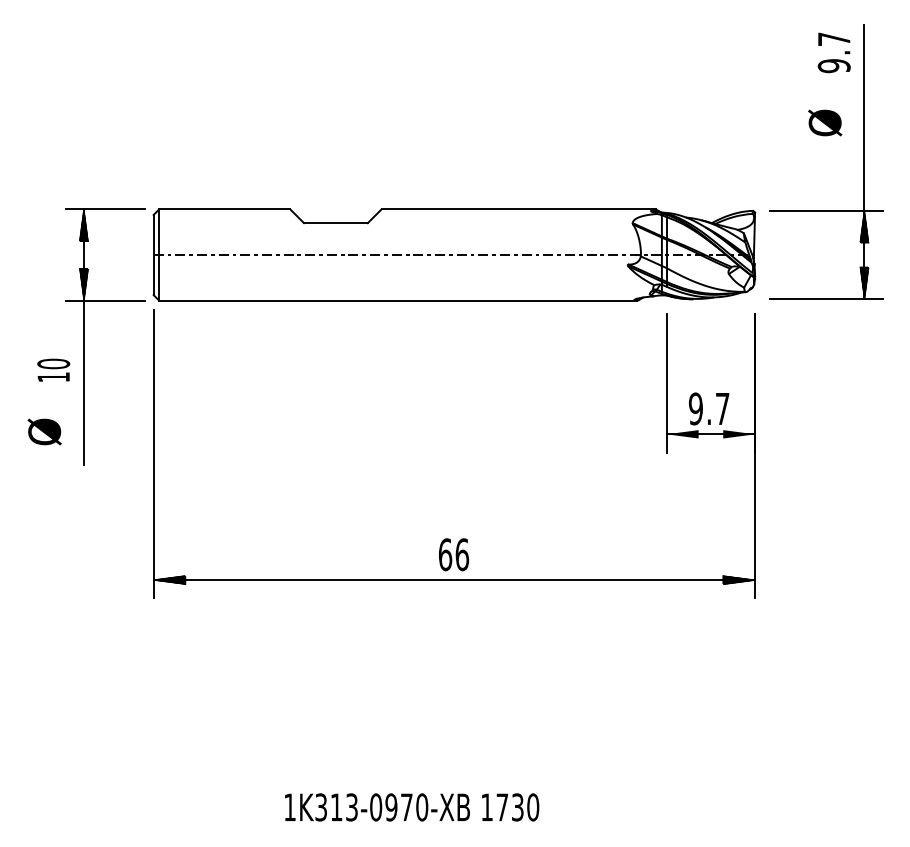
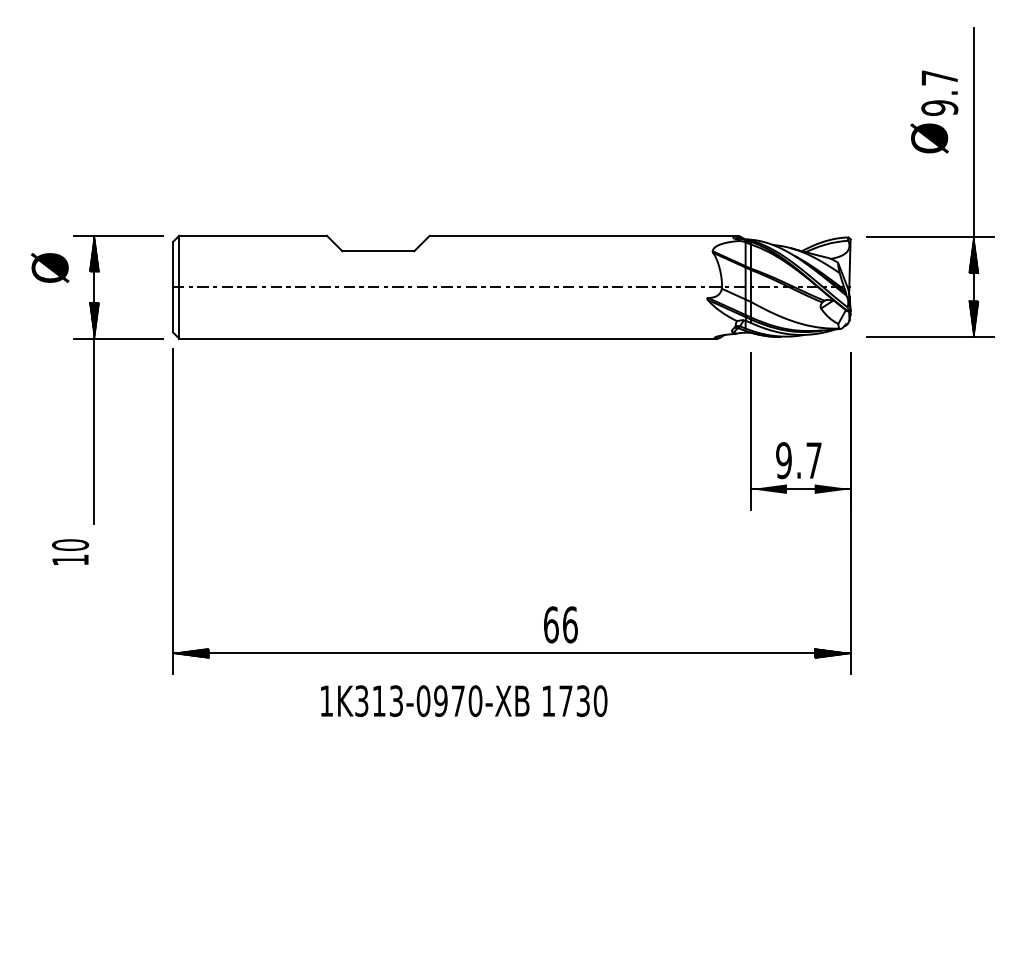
text: (833, 52) -> (938, 92), moved
text: (53, 369) -> (70, 551), moved
text: (44, 431) -> (49, 267), moved
text: (454, 554) -> (561, 624), moved
text: (412, 807) -> (464, 701), moved

